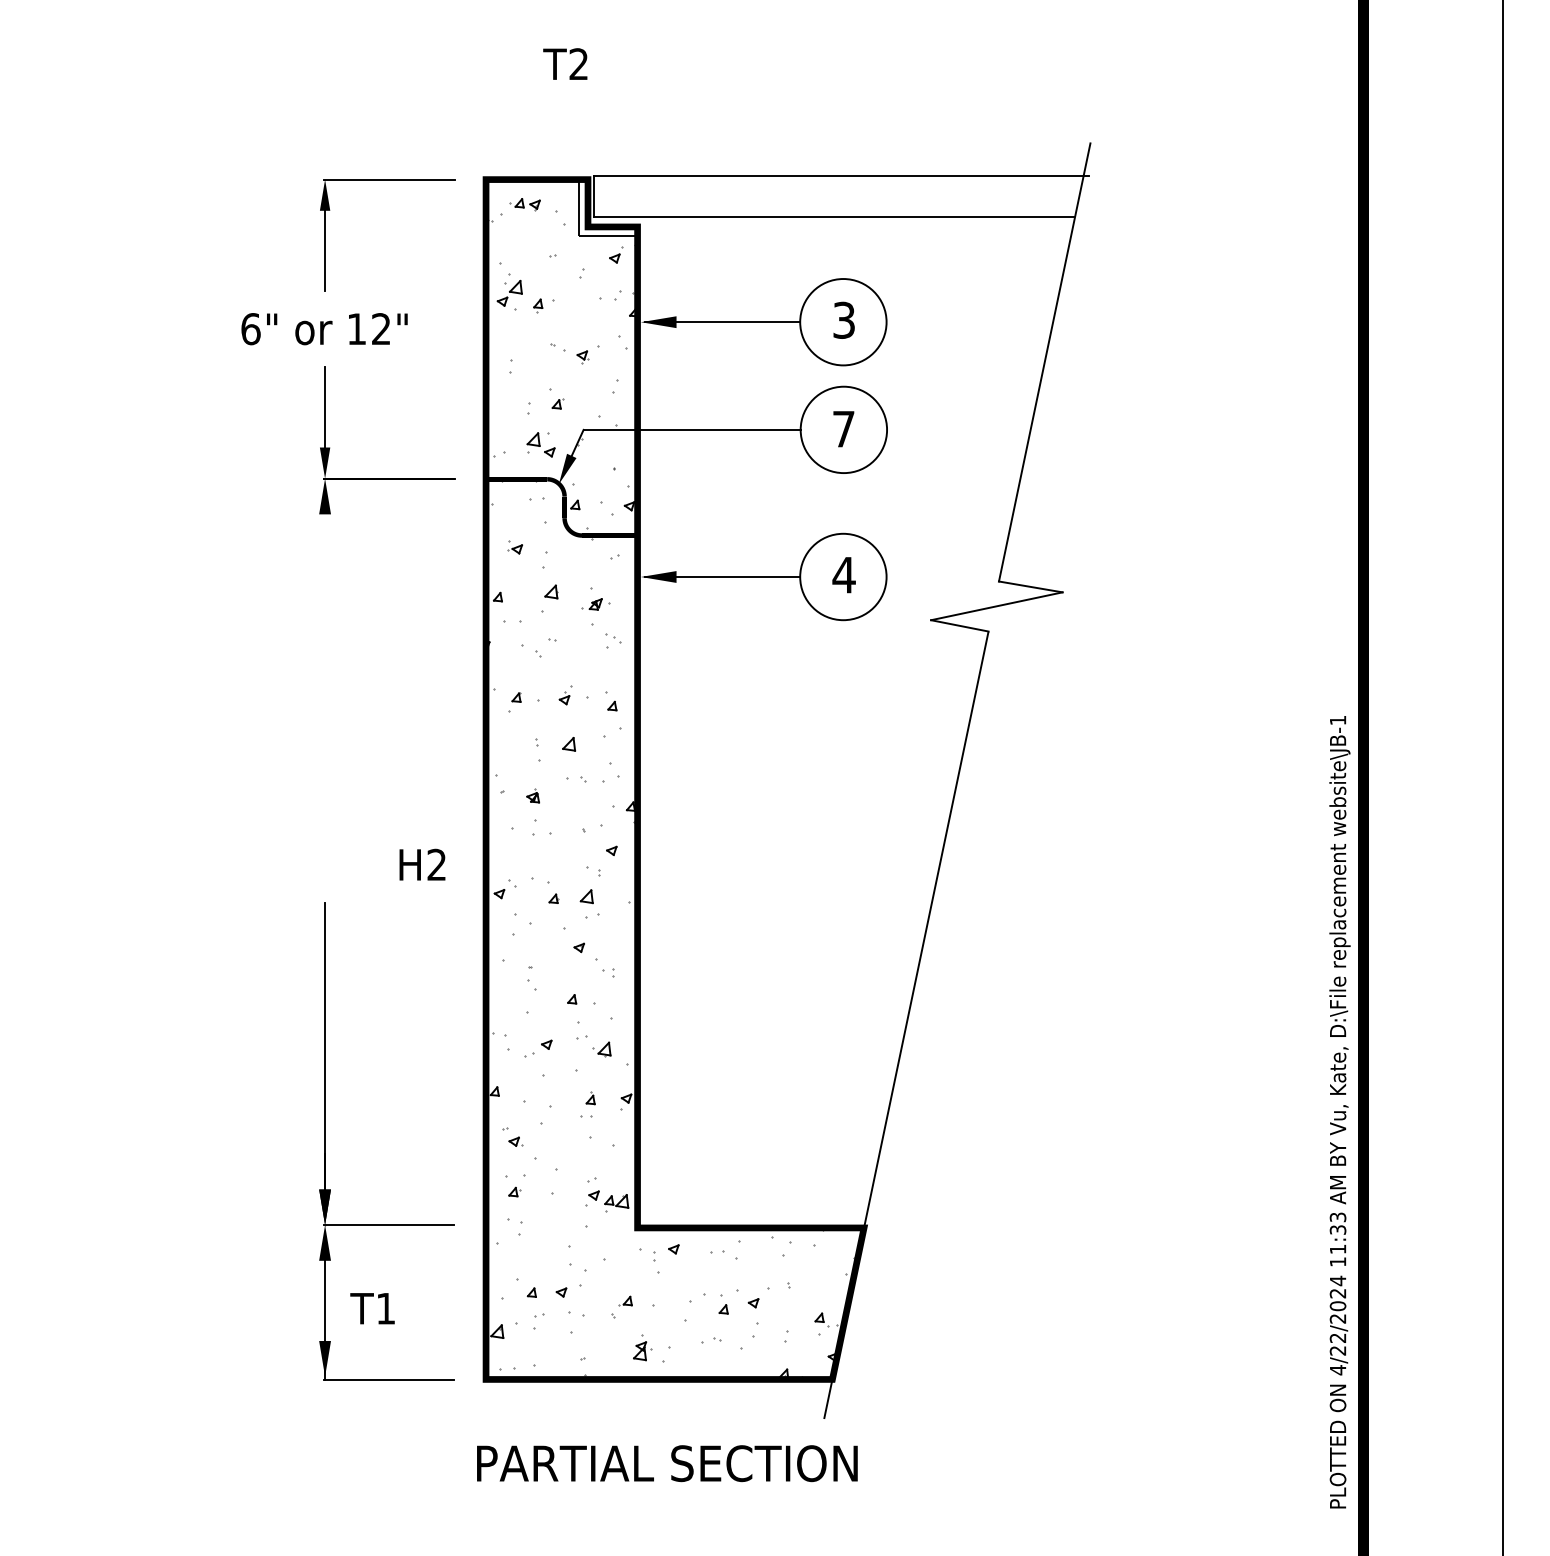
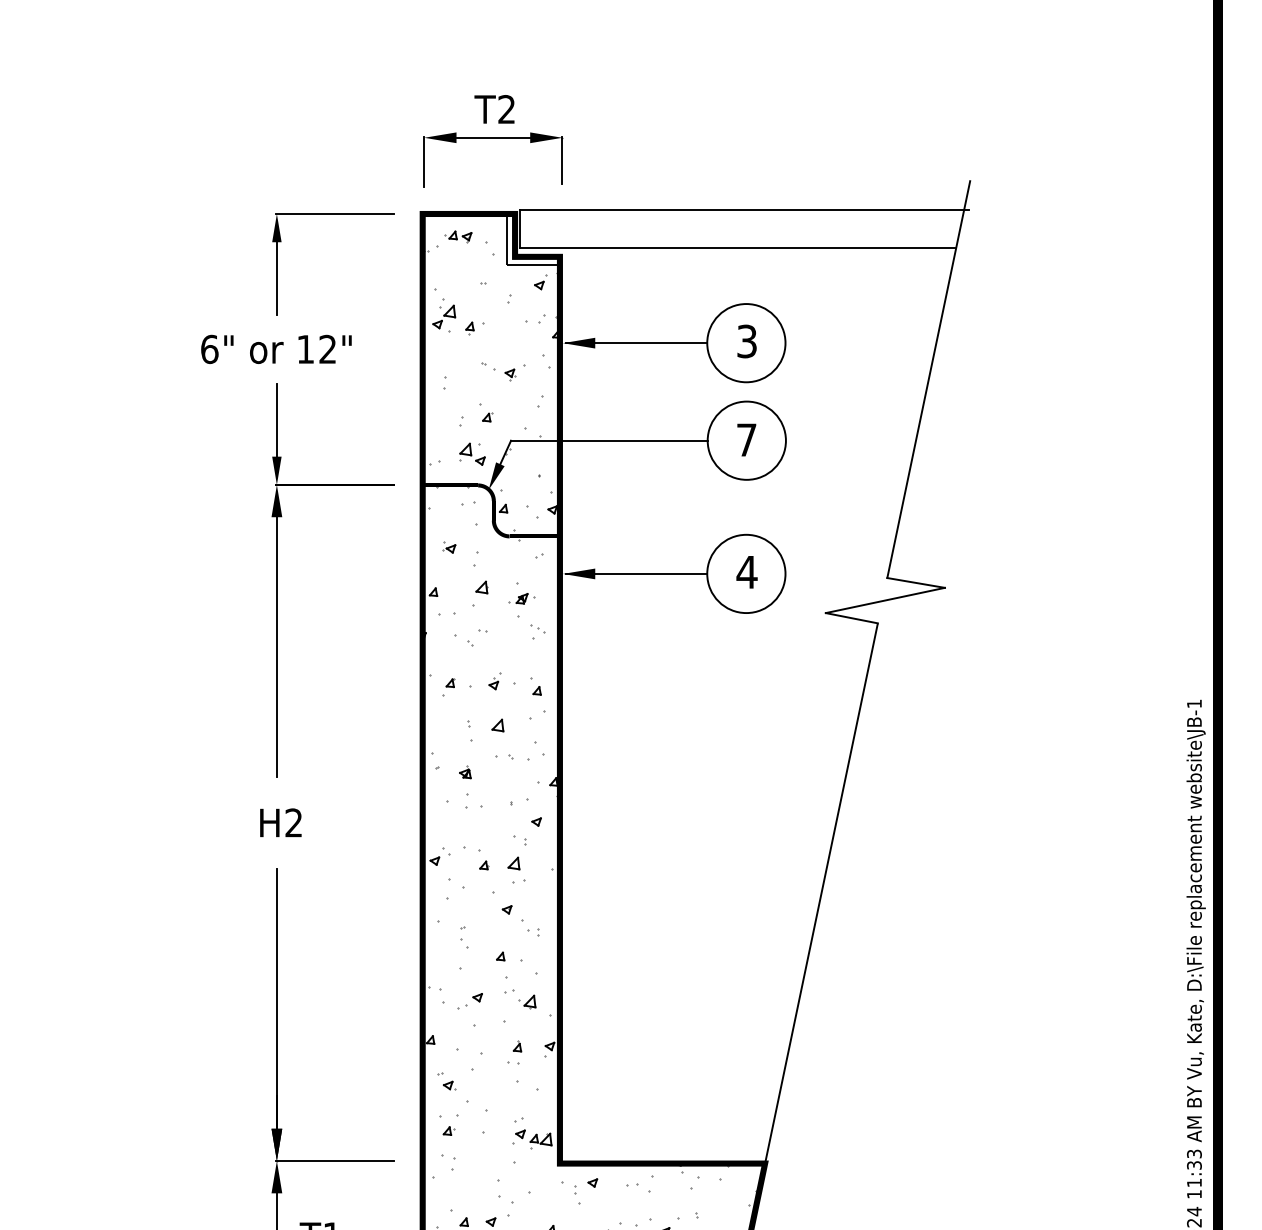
part: (564, 95) -> (493, 137), added
line: (325, 657) -> (277, 646), added
text: (422, 864) -> (280, 822), moved

